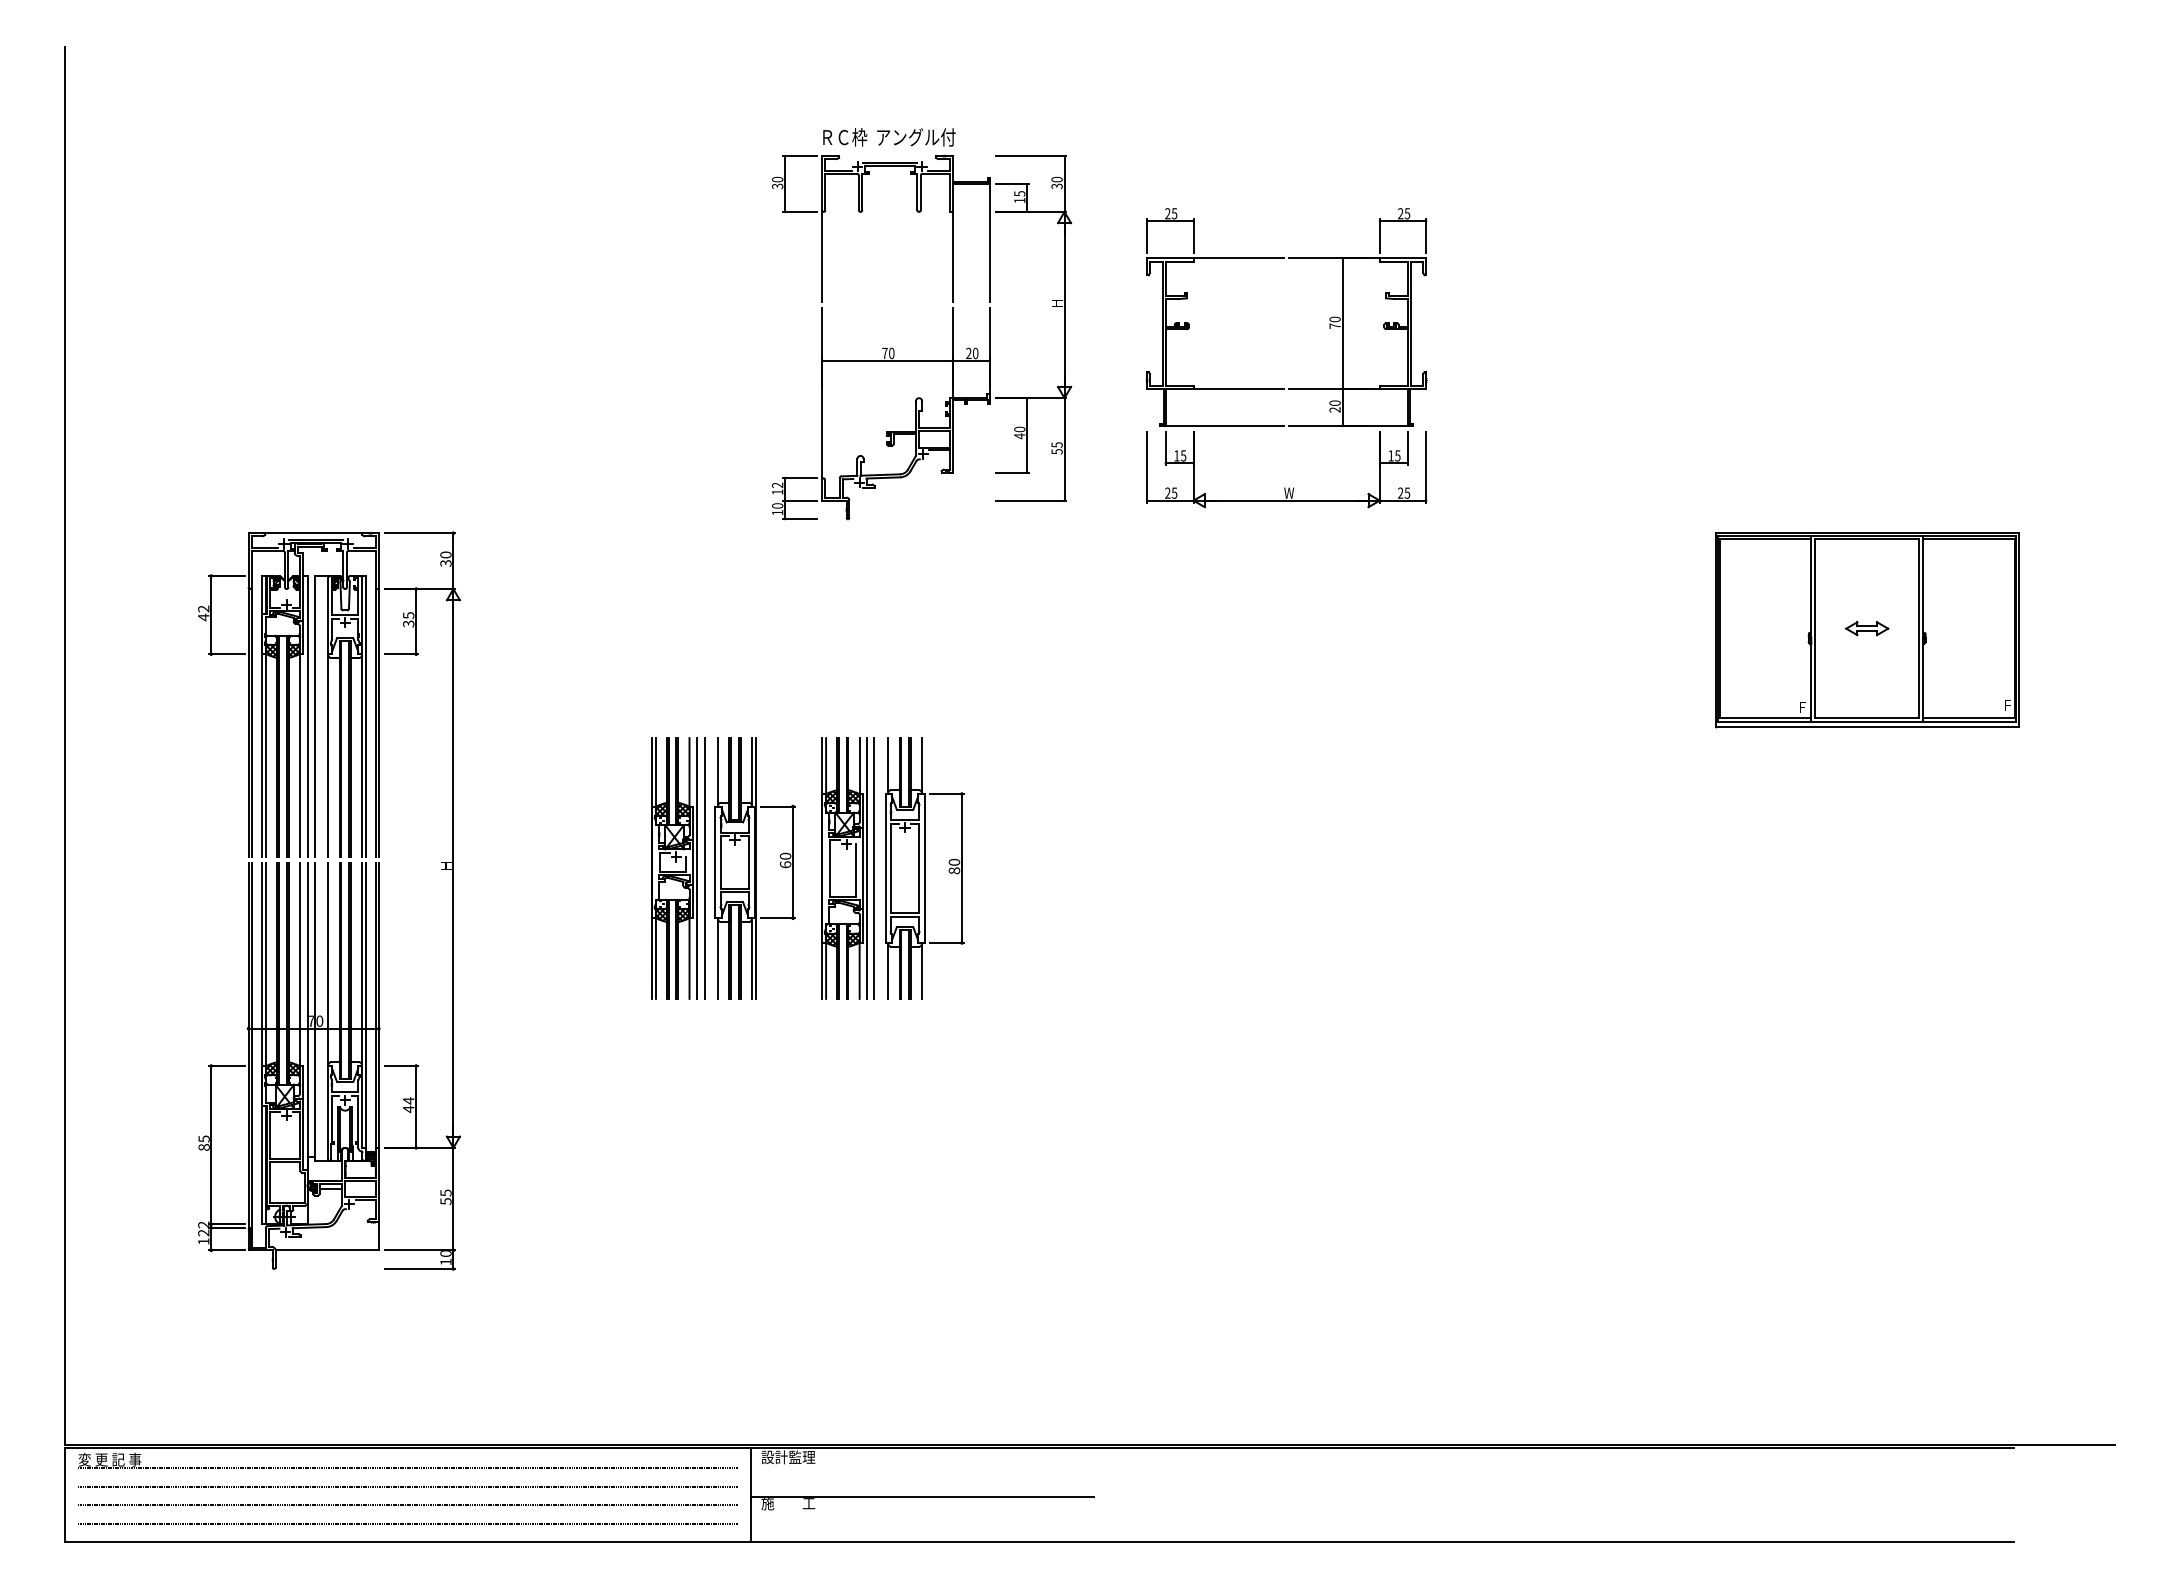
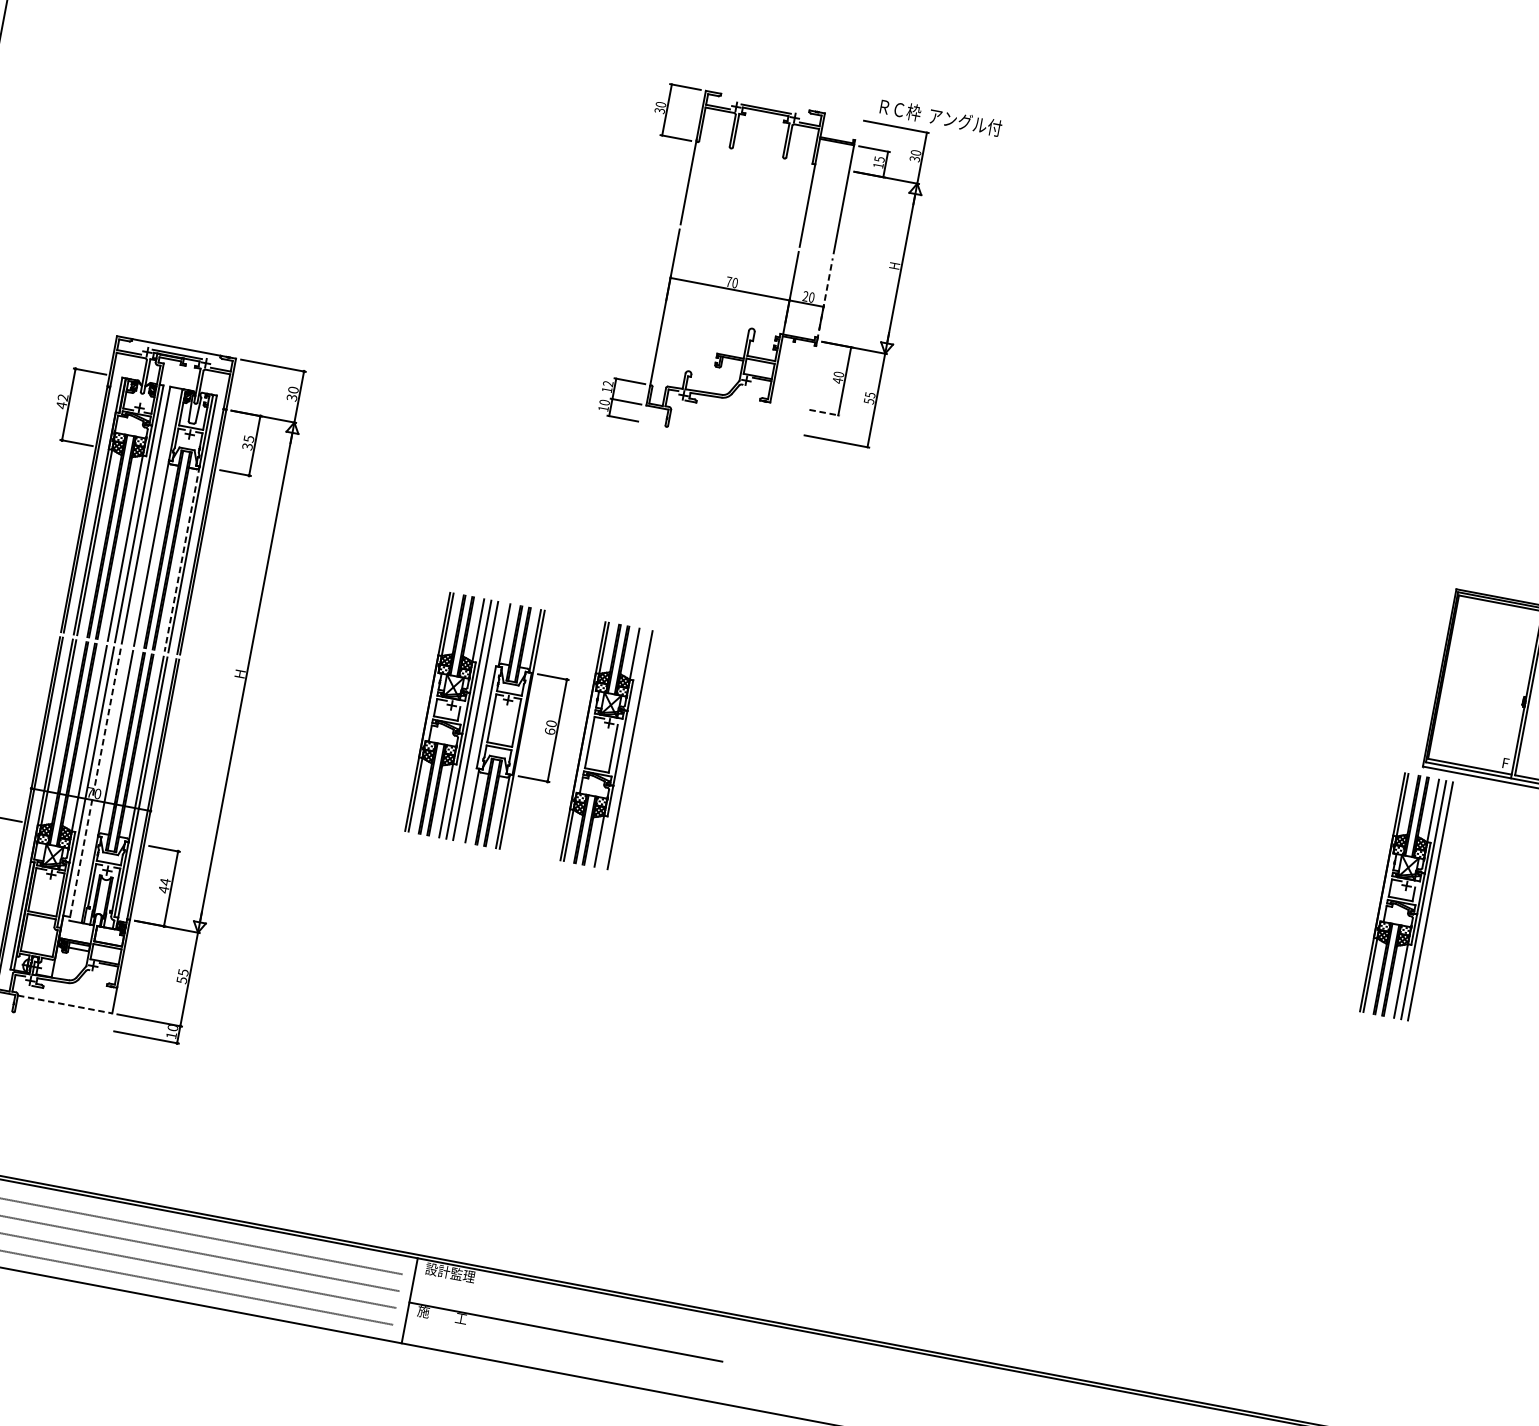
text: (889, 137) -> (941, 117), moved
line: (990, 352) -> (825, 299), solid -> dashed
part: (1284, 388) -> (1087, 382), removed
line: (1012, 472) -> (824, 412), solid -> dashed
line: (361, 755) -> (181, 558), solid -> dashed
line: (867, 868) -> (624, 749), removed
part: (924, 868) -> (676, 758), removed
part: (1724, 868) -> (1406, 896), added
line: (315, 1012) -> (95, 785), solid -> dashed
line: (327, 1250) -> (65, 1004), solid -> dashed

